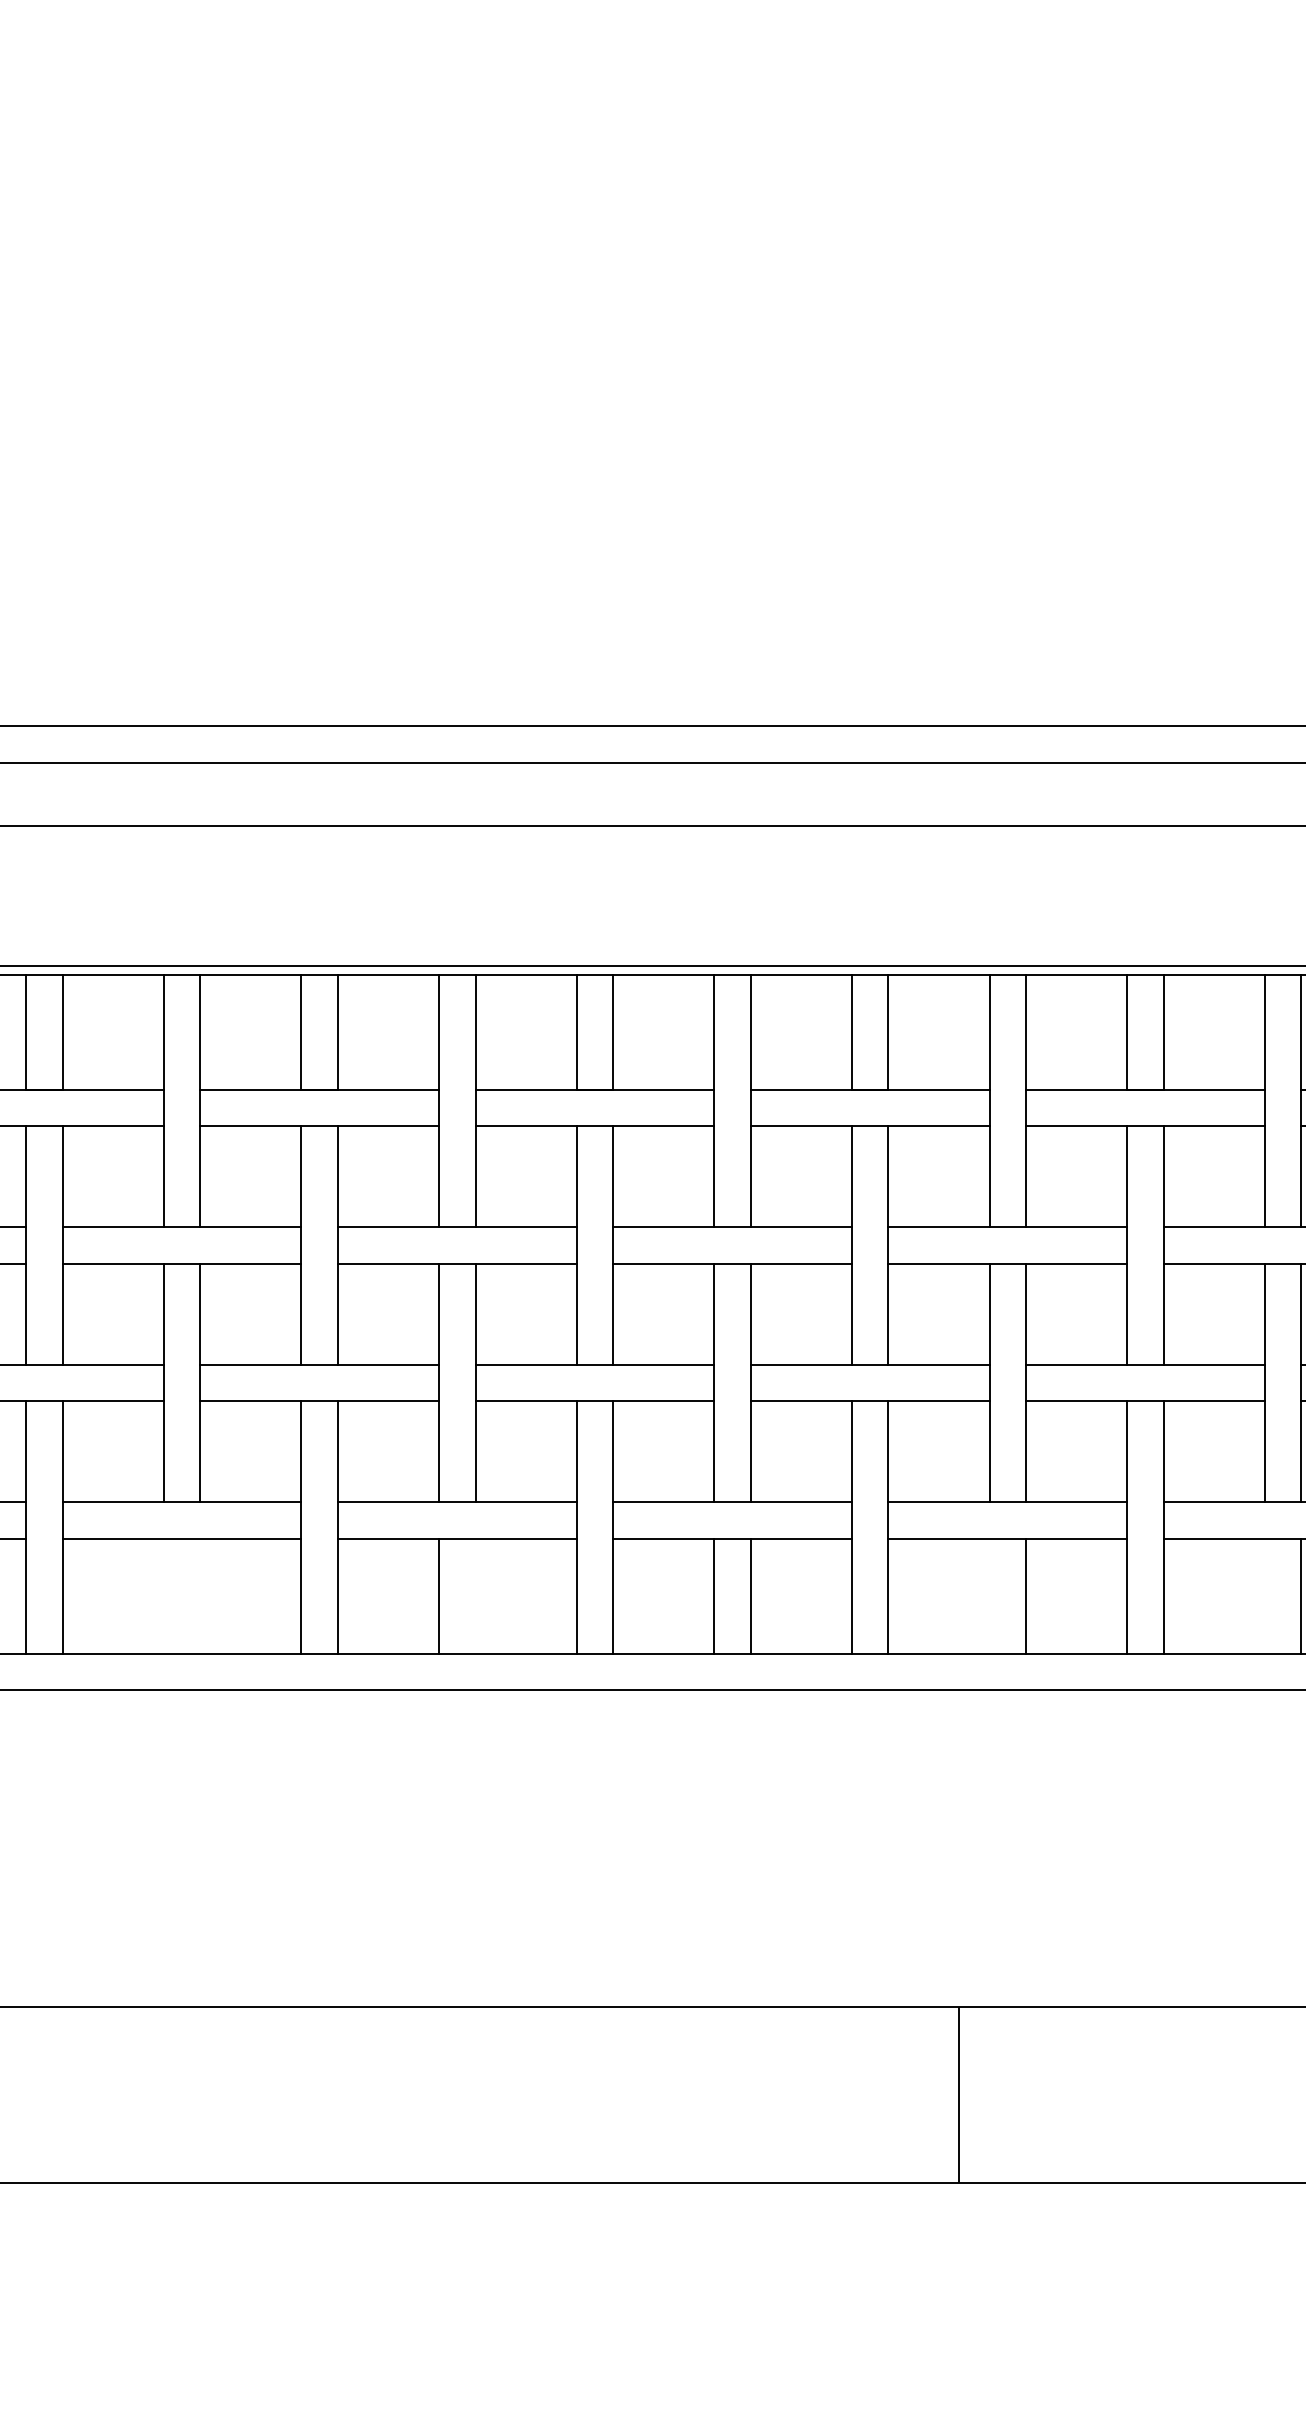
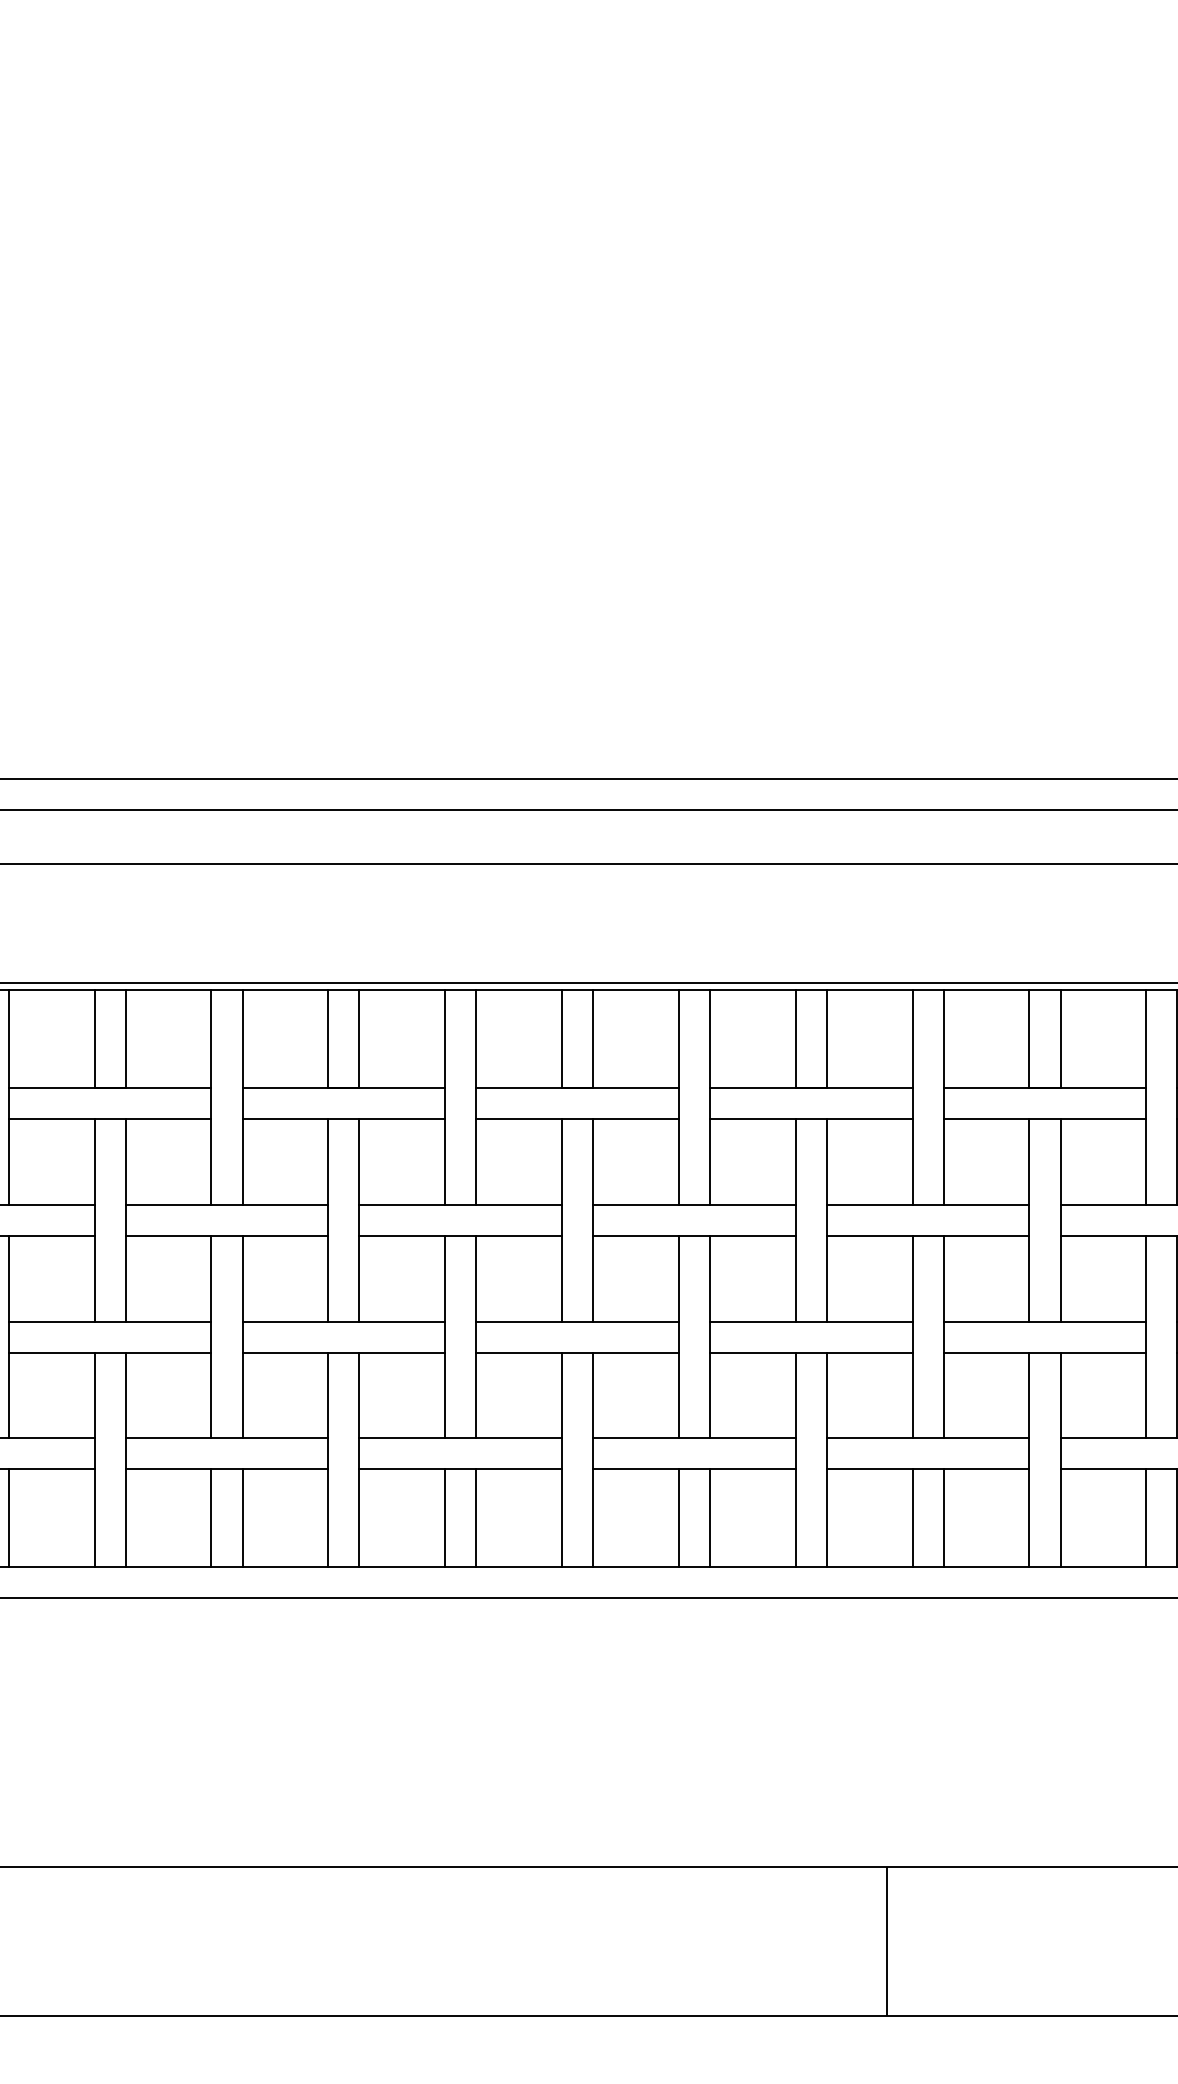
line: (163, 1595) -> (211, 1517), added
line: (200, 1595) -> (242, 1517), added
line: (475, 1595) -> (476, 1517), added
line: (989, 1595) -> (912, 1517), added
line: (1264, 1595) -> (1146, 1517), added

